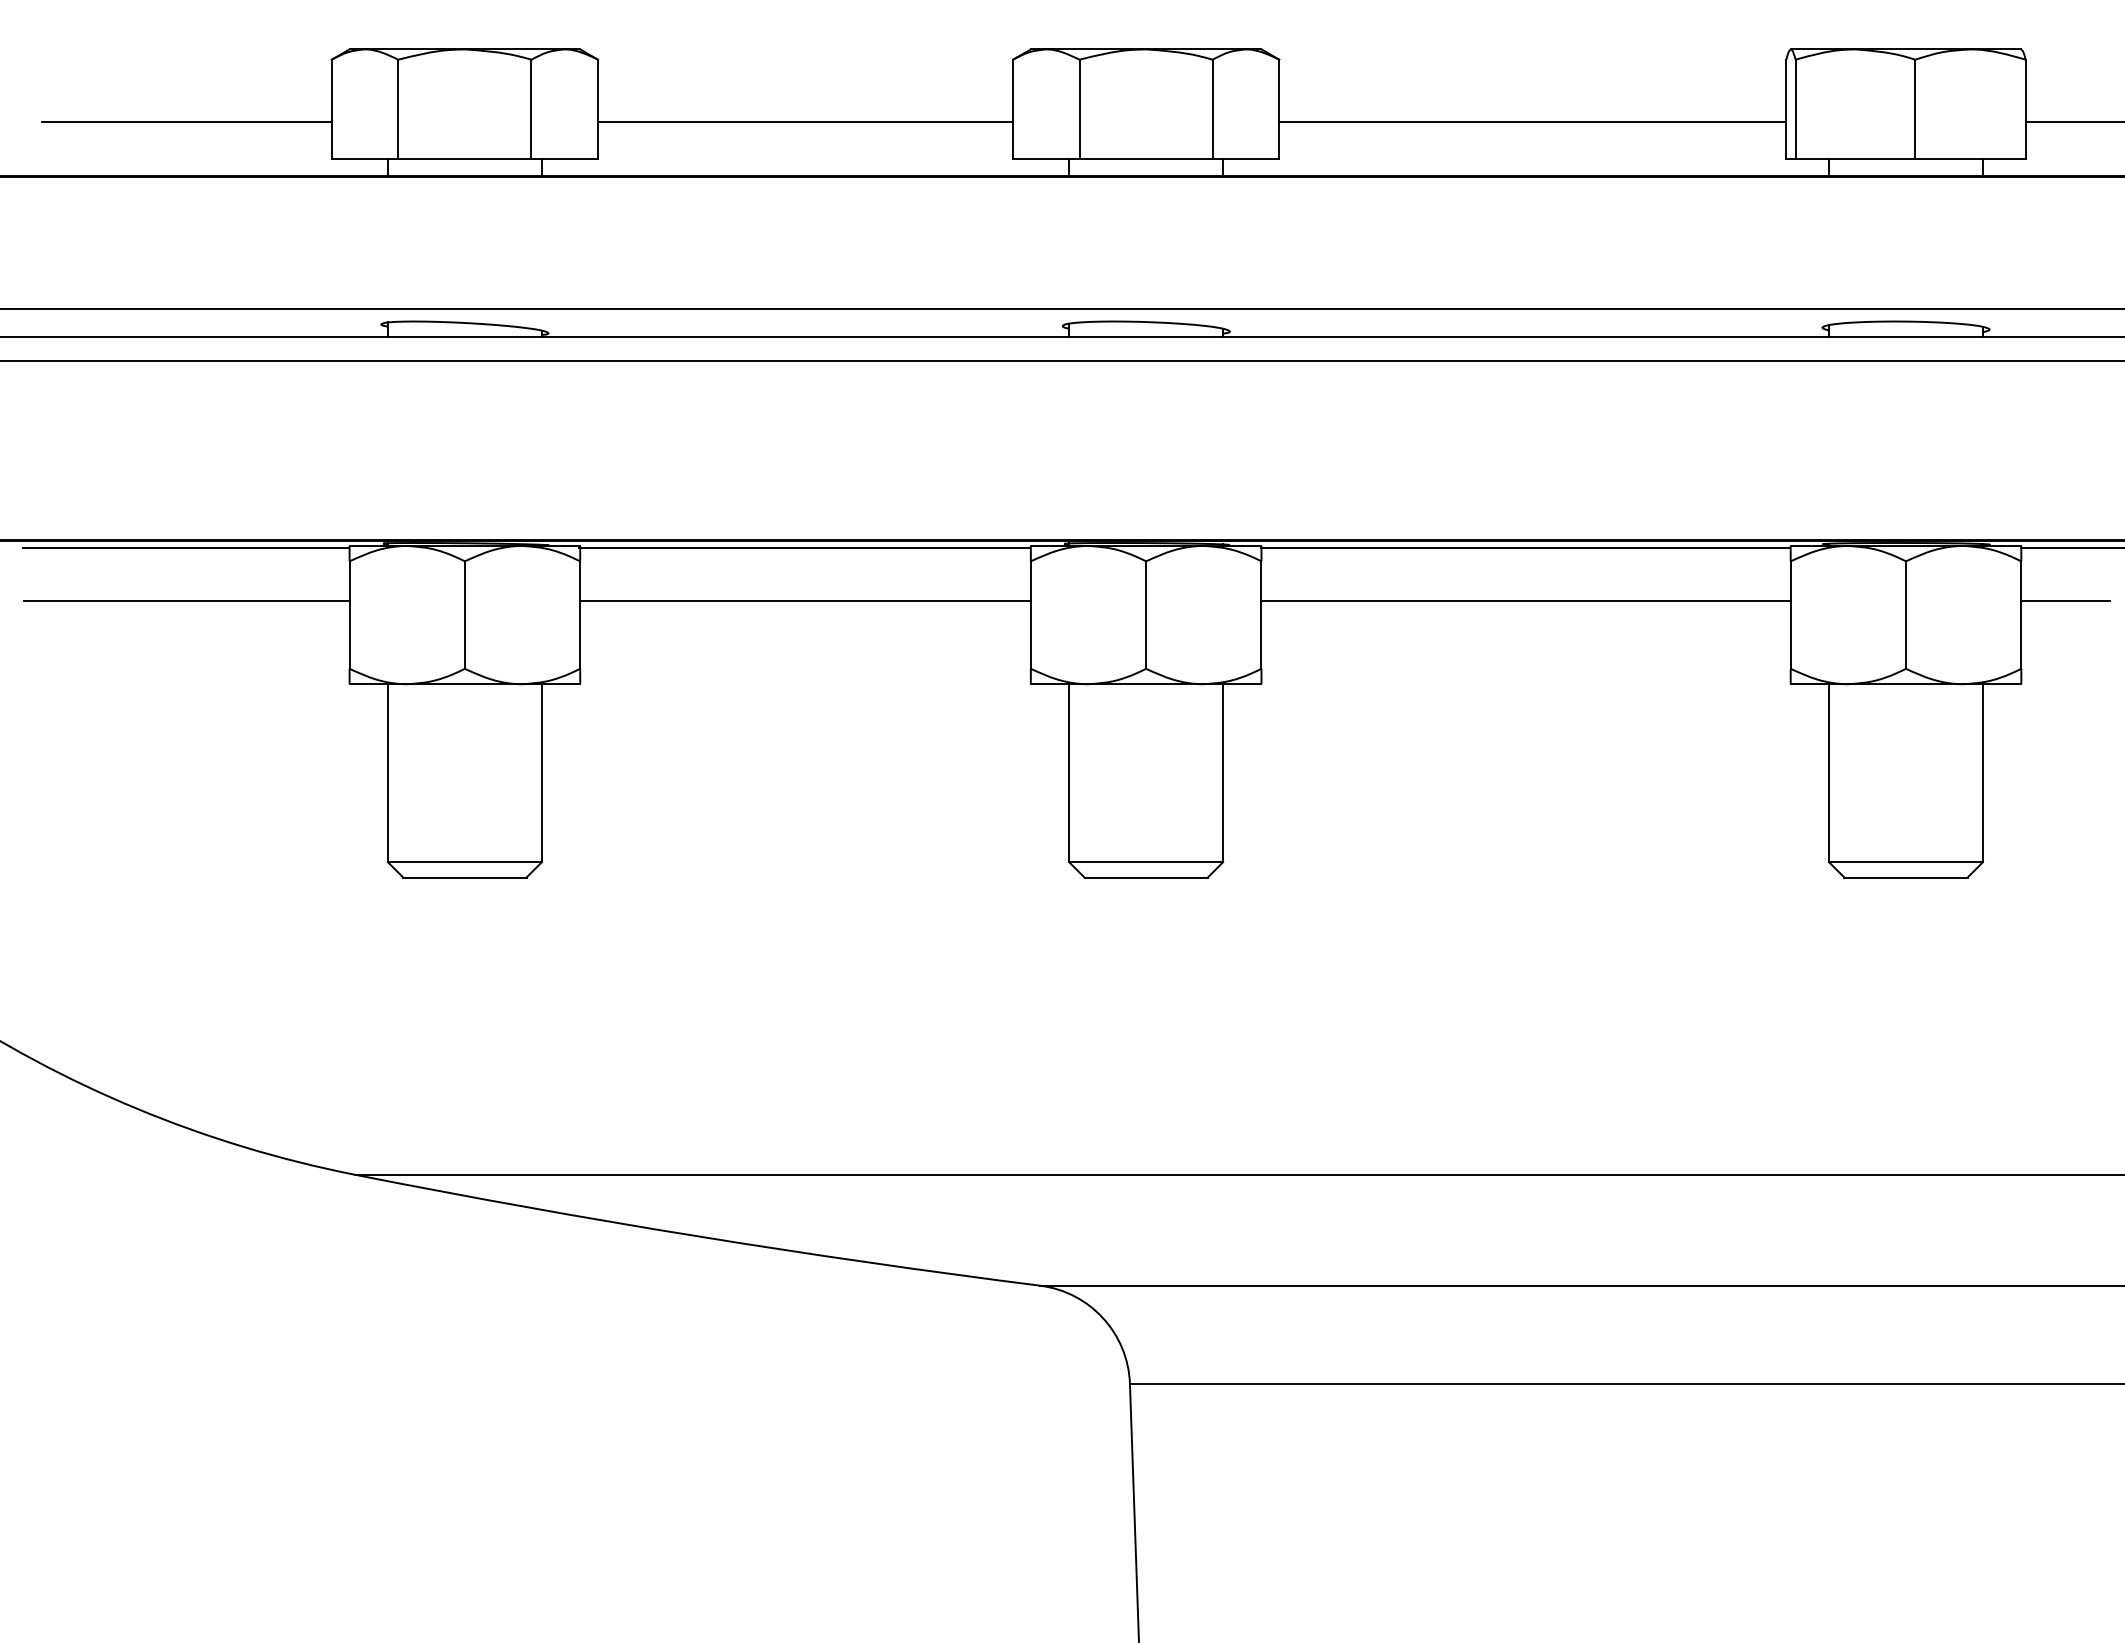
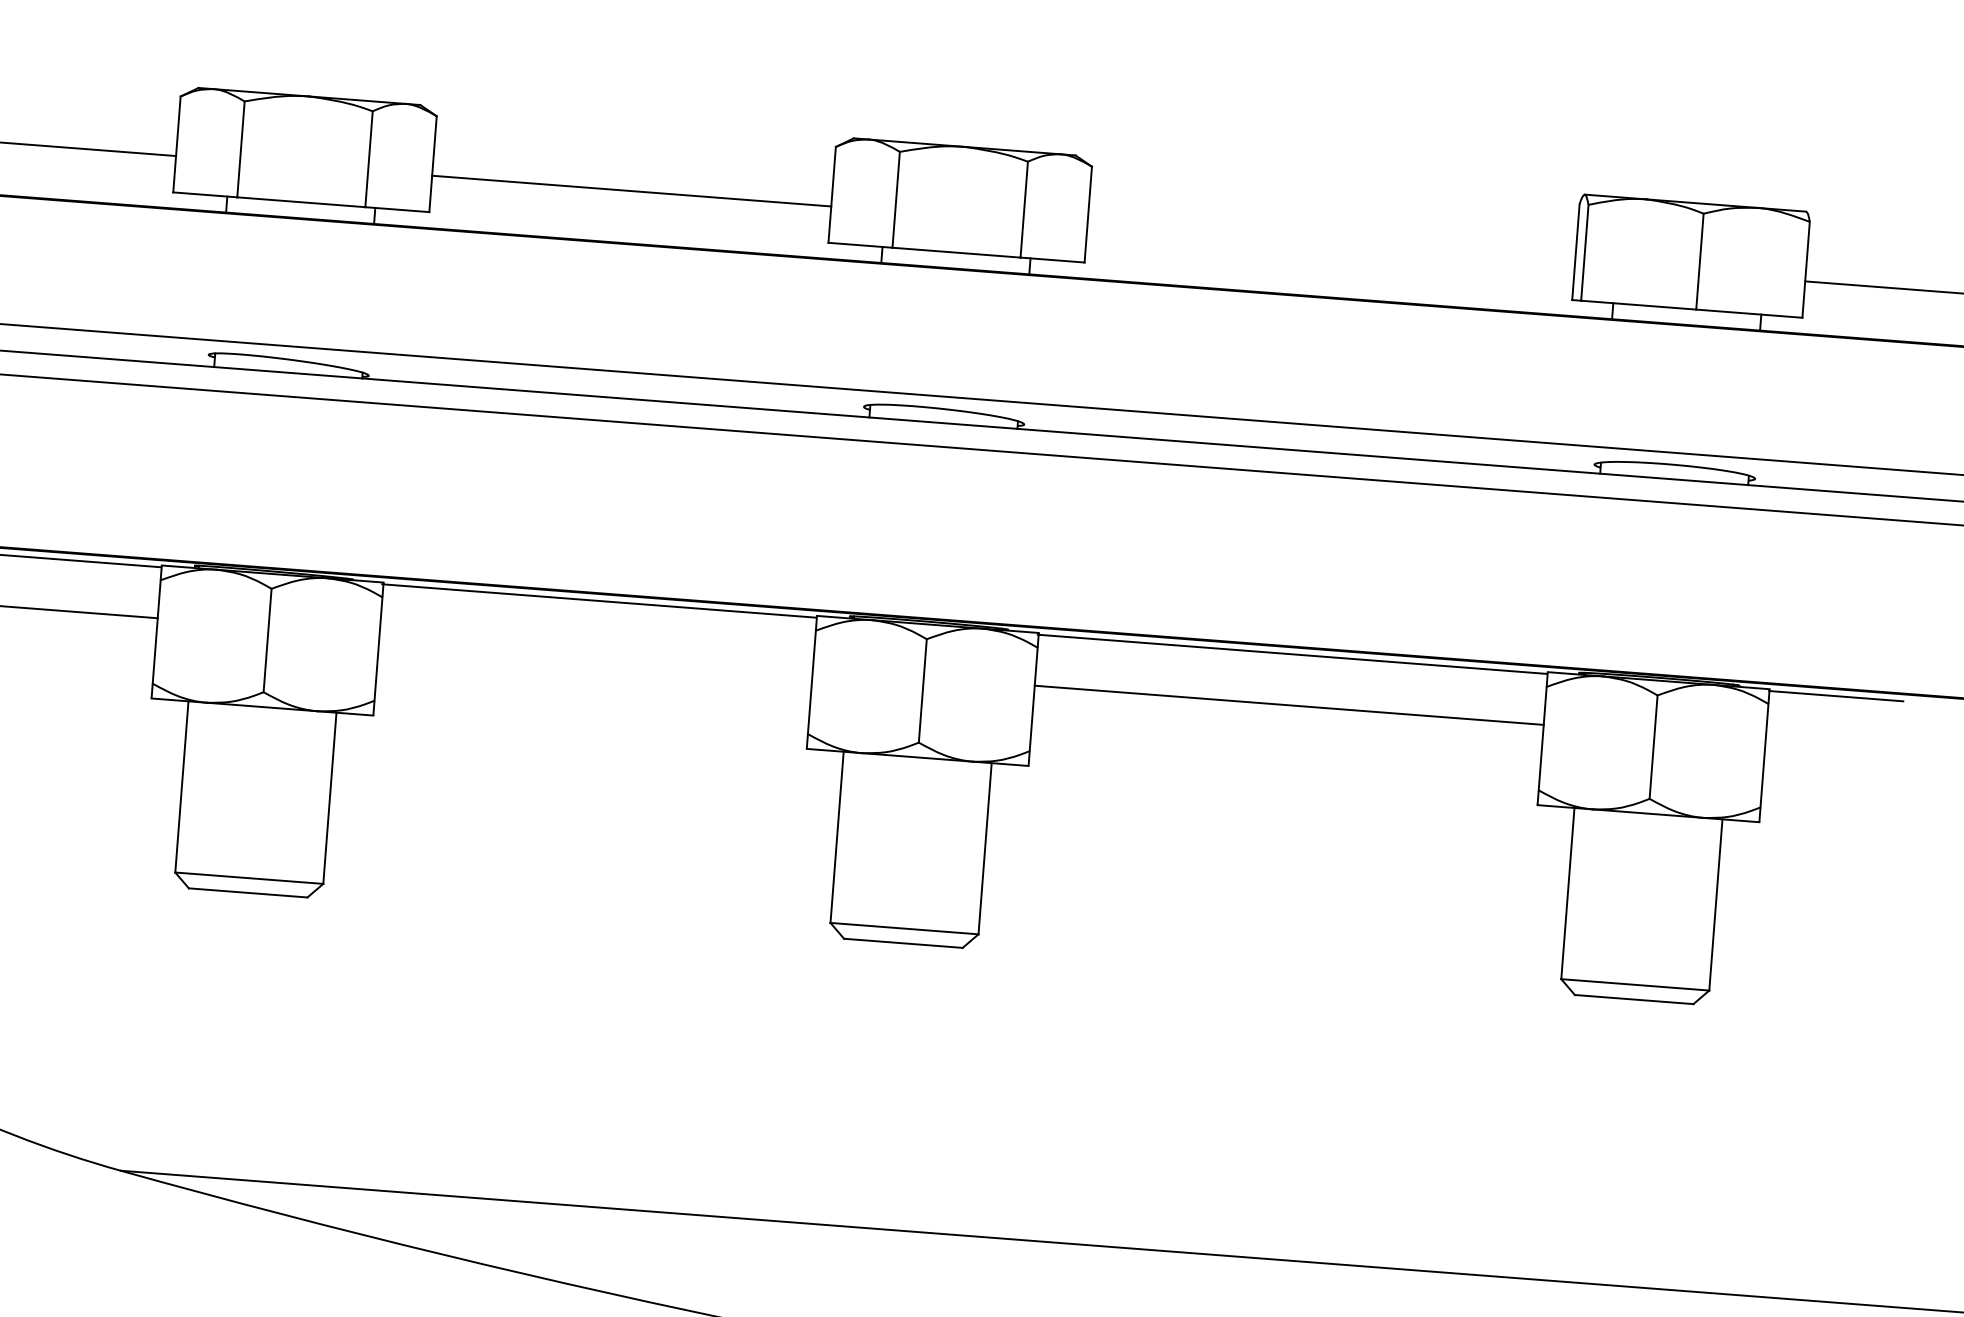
line: (1532, 121) -> (1330, 244), removed
line: (805, 600) -> (596, 651), removed
line: (2065, 600) -> (1808, 744), removed

